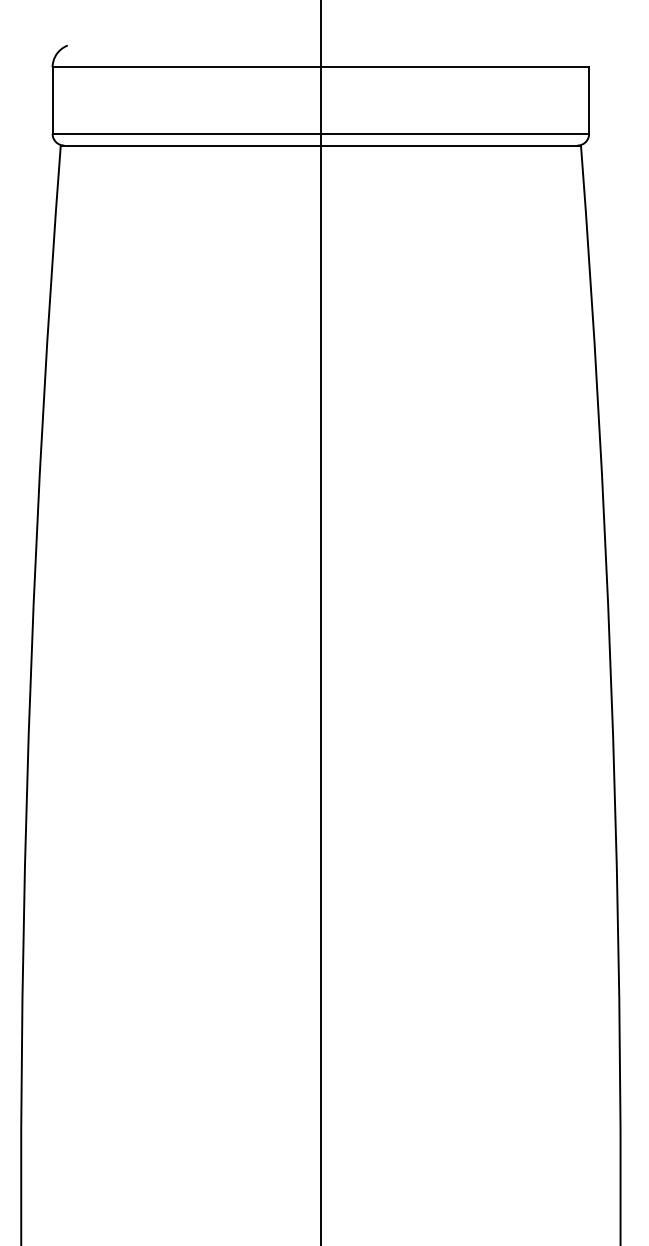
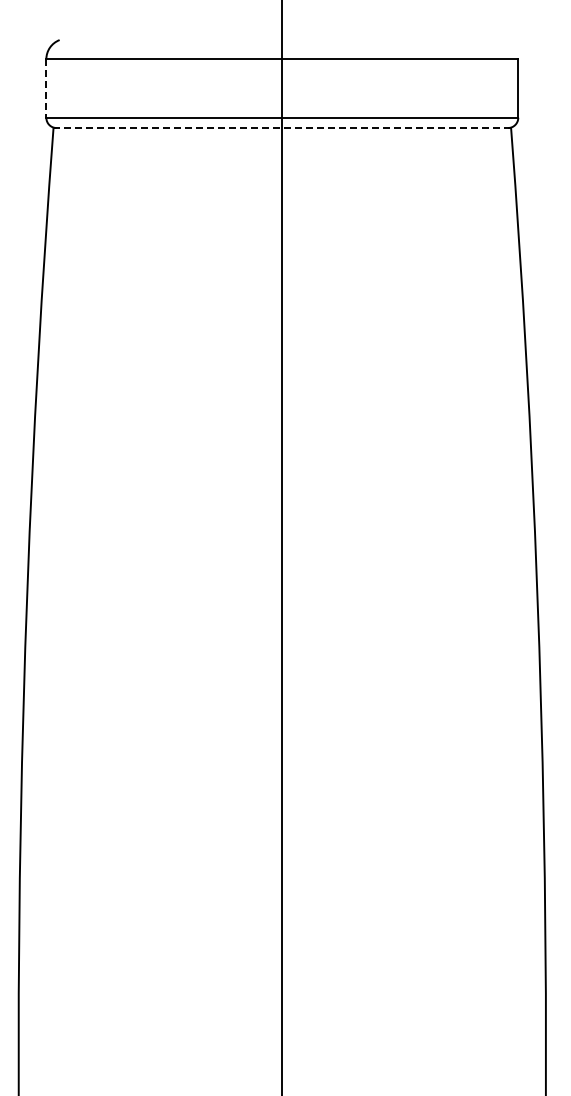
line: (52, 101) -> (46, 89), solid -> dashed
line: (321, 146) -> (282, 128), solid -> dashed

